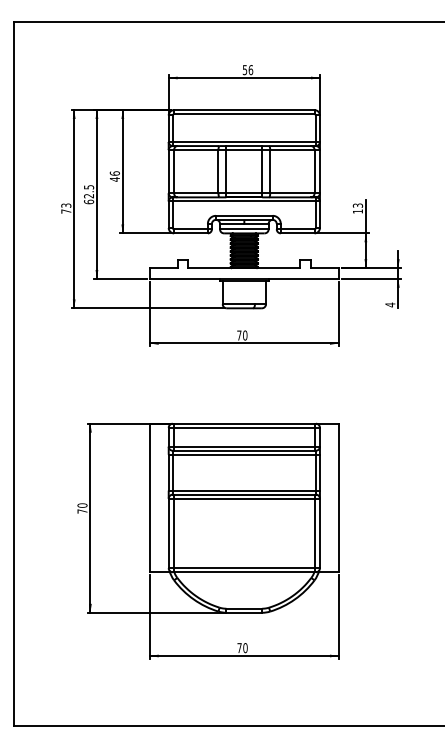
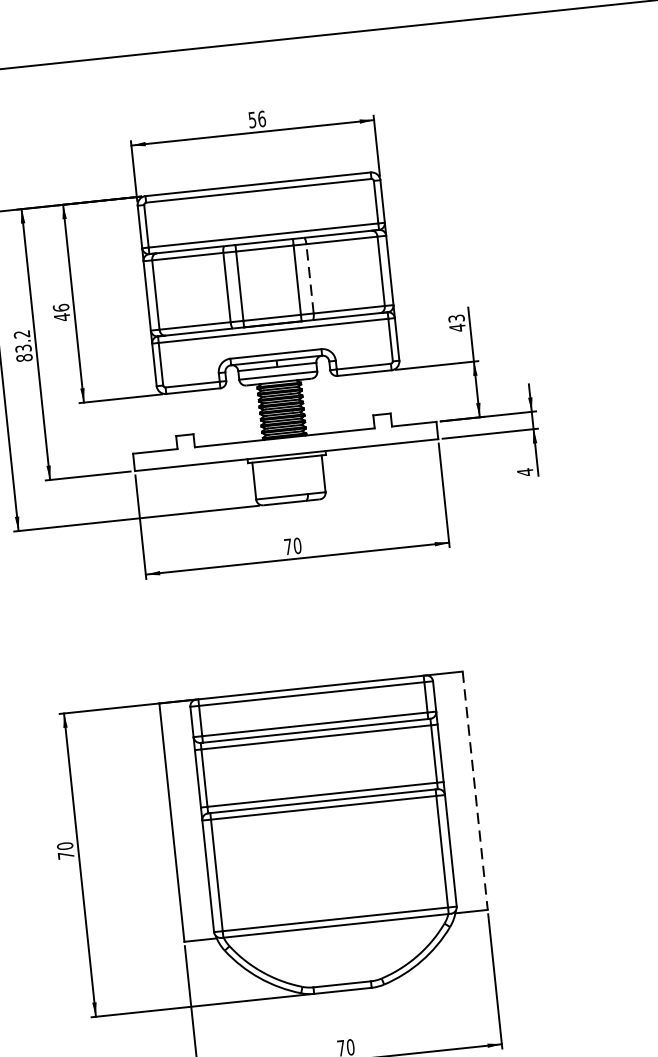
line: (270, 171) -> (310, 278), solid -> dashed
text: (89, 194) -> (23, 345), 62.5 -> 83.2
text: (357, 211) -> (456, 327), 13 -> 43
line: (338, 498) -> (474, 791), solid -> dashed

